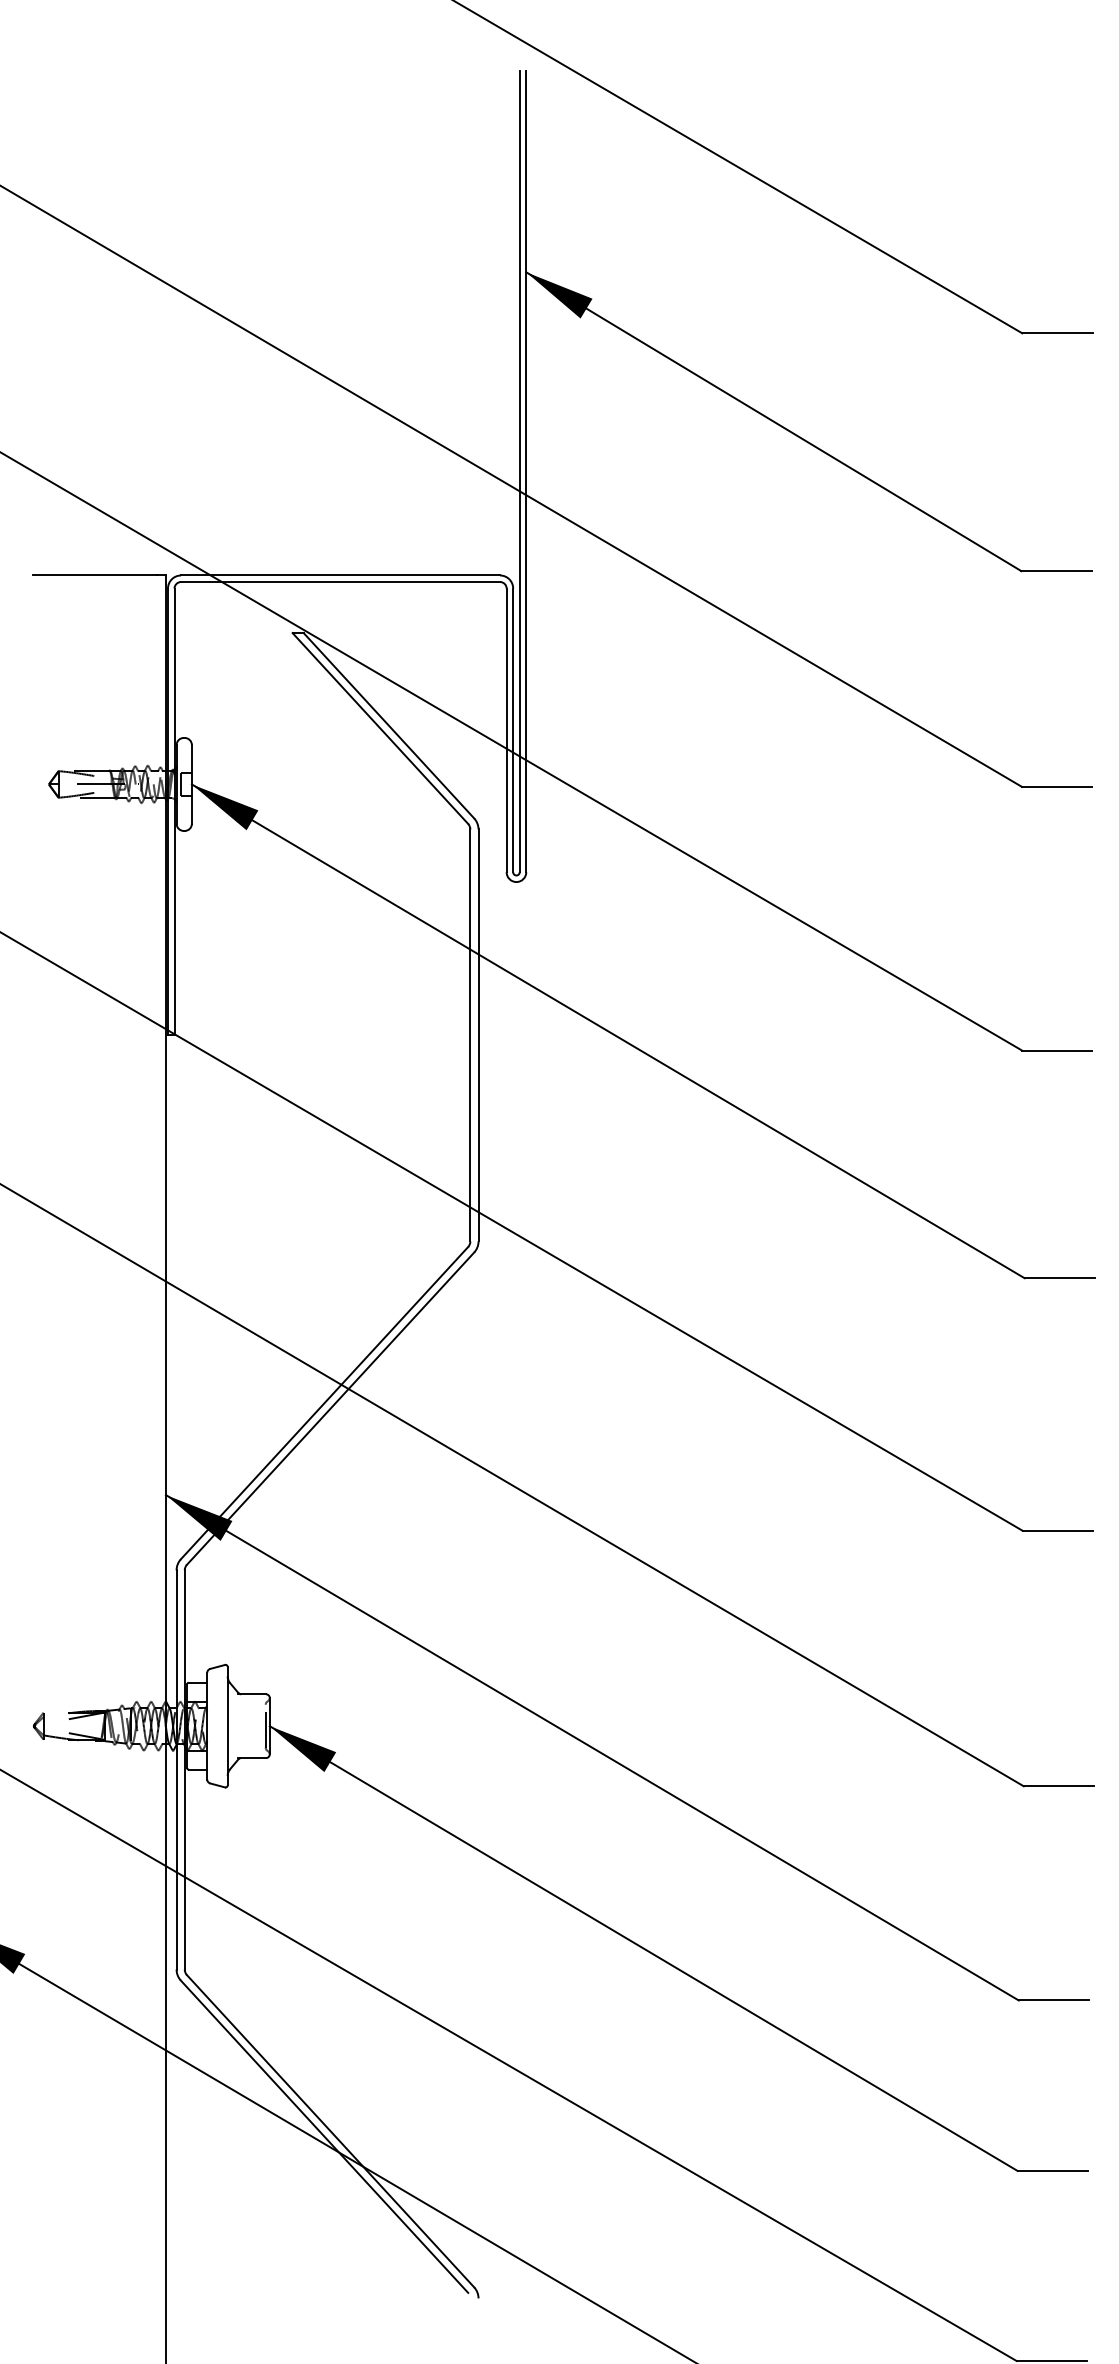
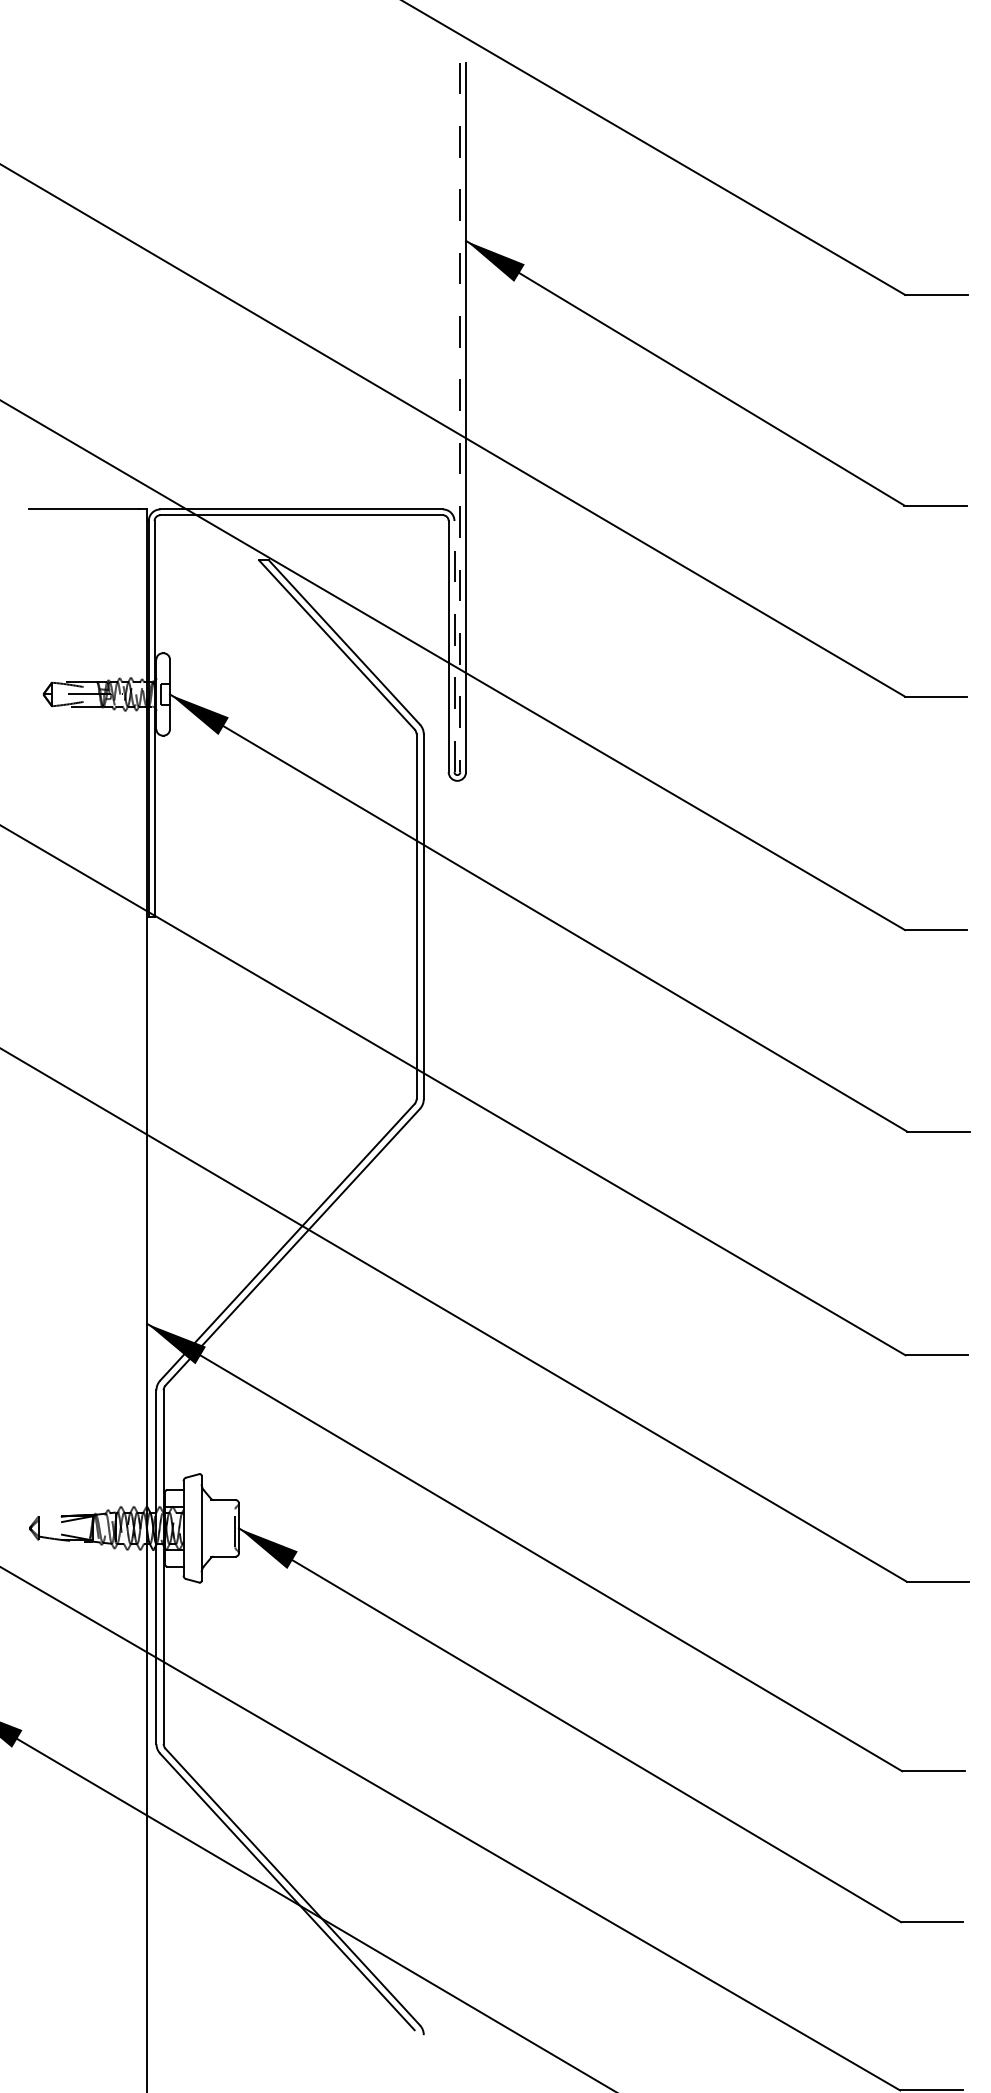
line: (519, 471) -> (460, 417), solid -> dashed
line: (513, 730) -> (454, 646), solid -> dashed

